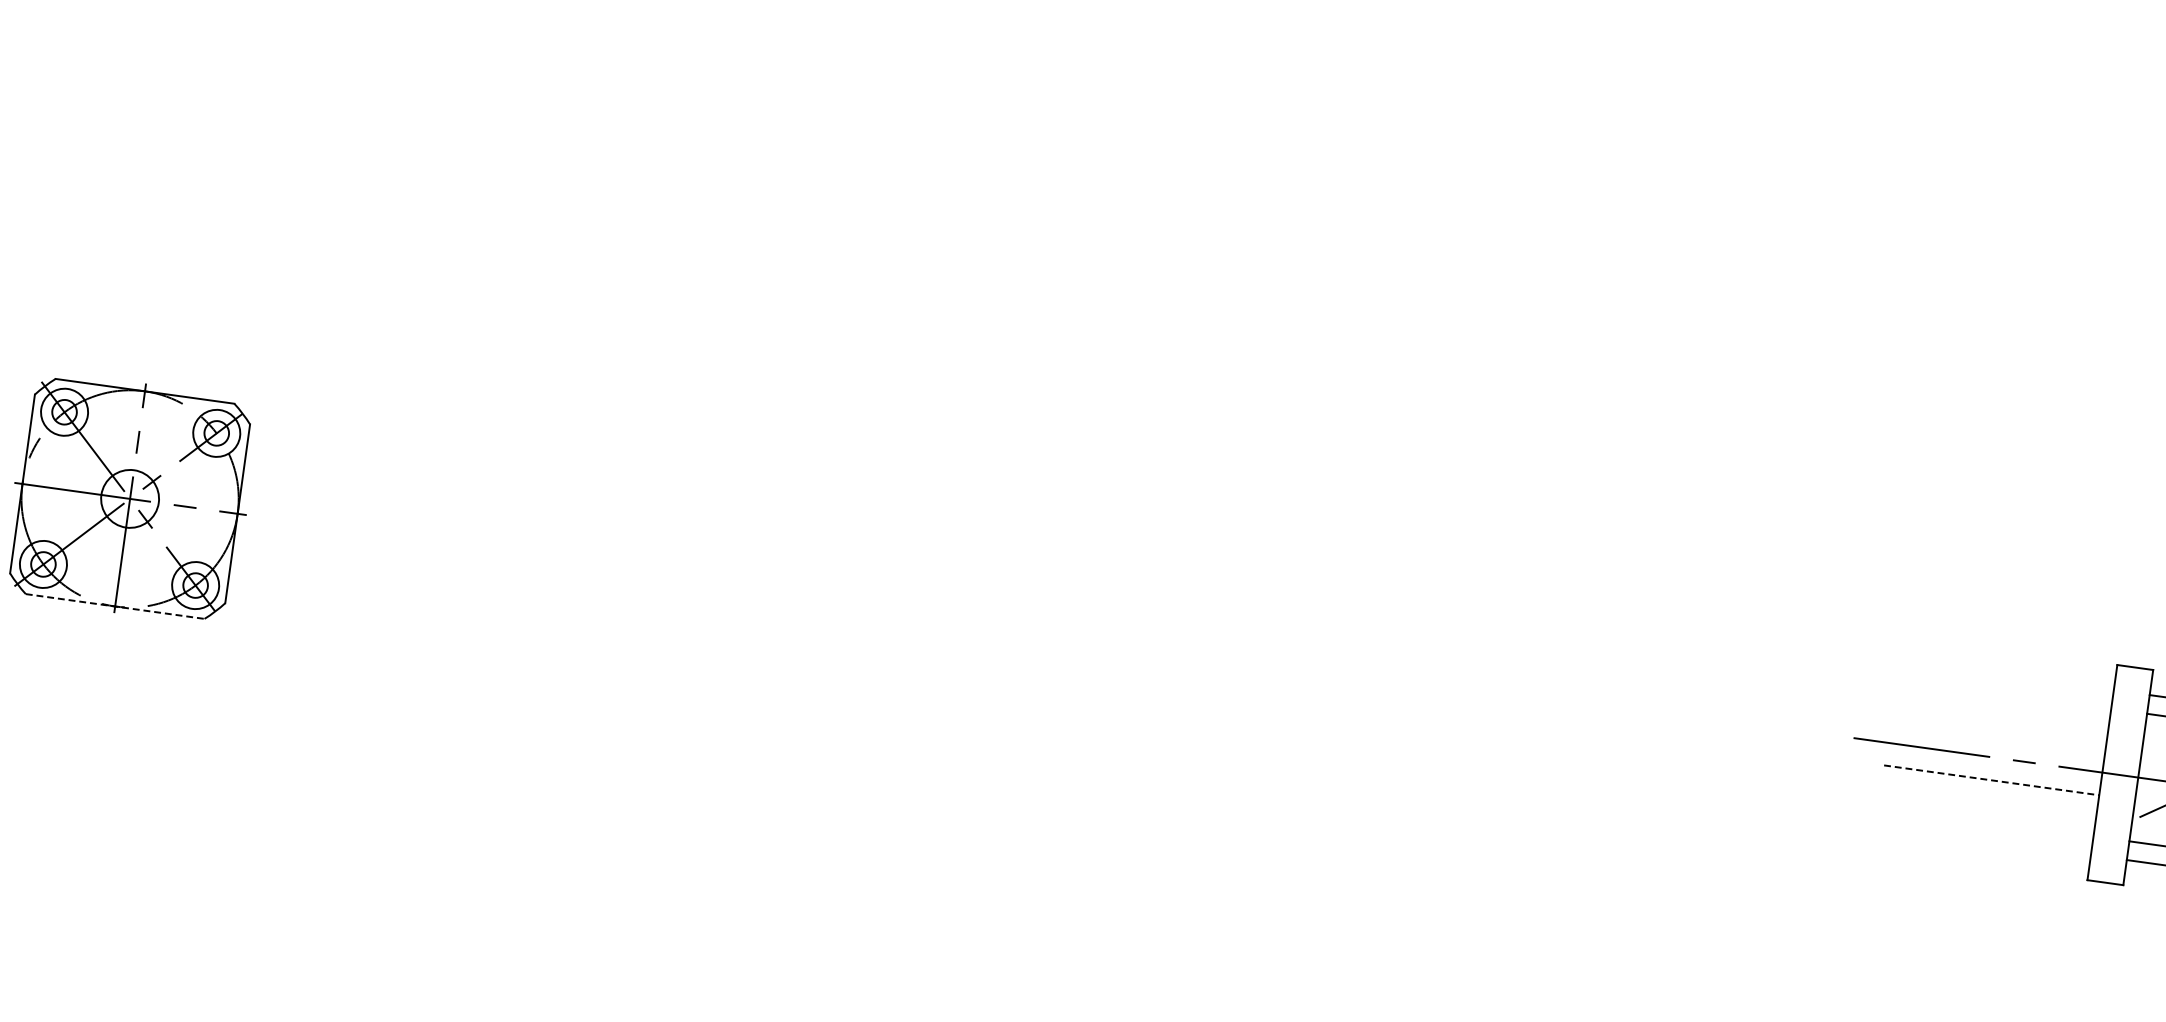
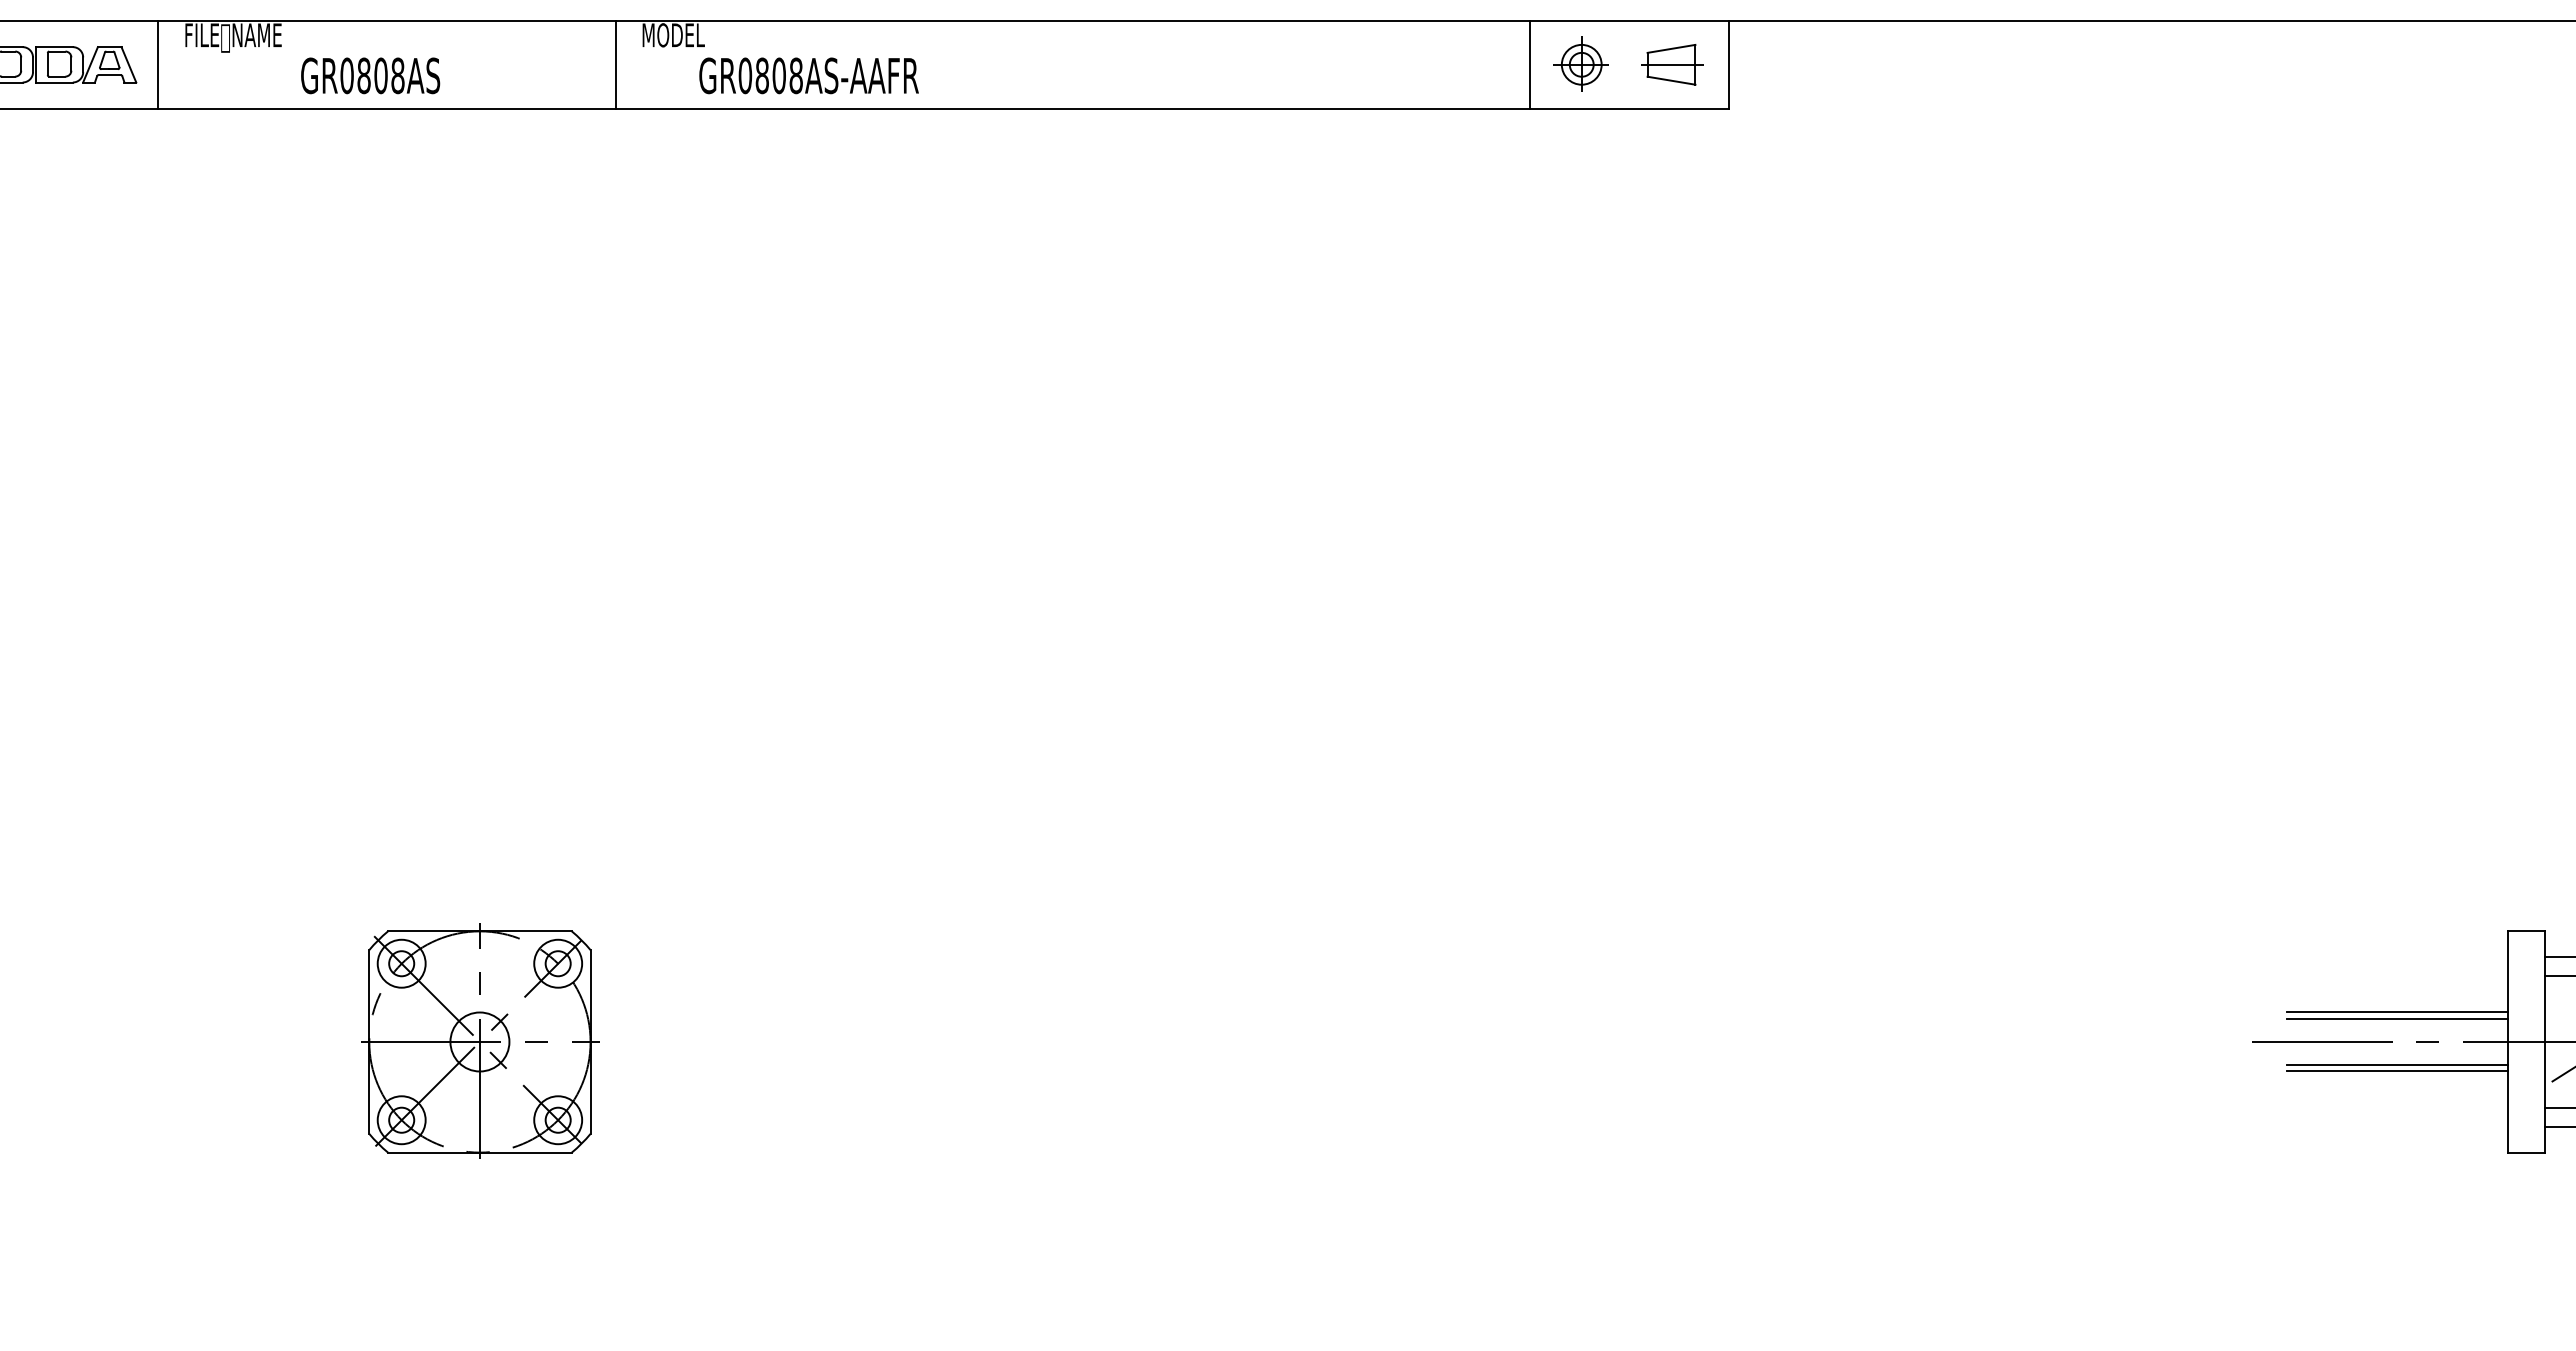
line: (114, 606) -> (479, 1152), dashed -> solid
line: (1998, 729) -> (2397, 1012), added
line: (1998, 734) -> (2397, 1018), added
line: (1991, 780) -> (2397, 1065), dashed -> solid
line: (1990, 786) -> (2397, 1071), added

